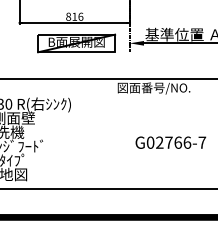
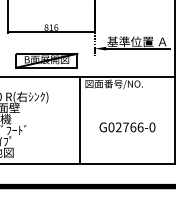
part: (76, 43) -> (46, 60), moved
line: (111, 134) -> (80, 120), added
text: (202, 142) -> (152, 127), G02766-7 -> G02766-0

